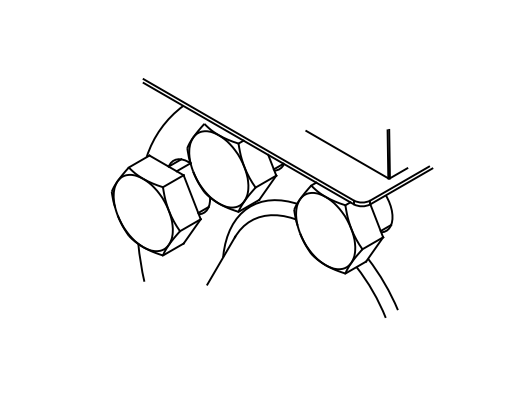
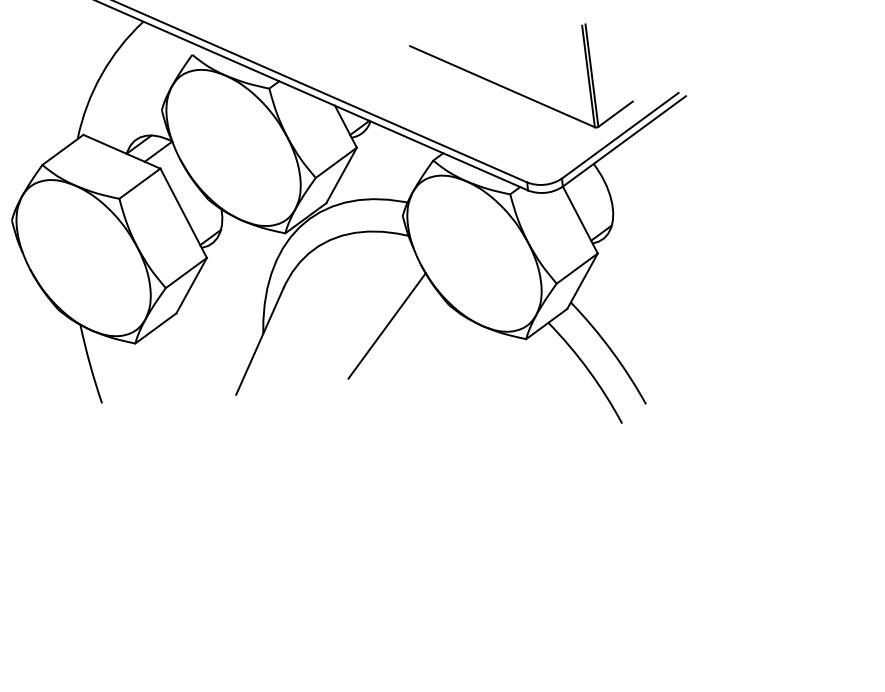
line: (280, 259) -> (385, 324), added

